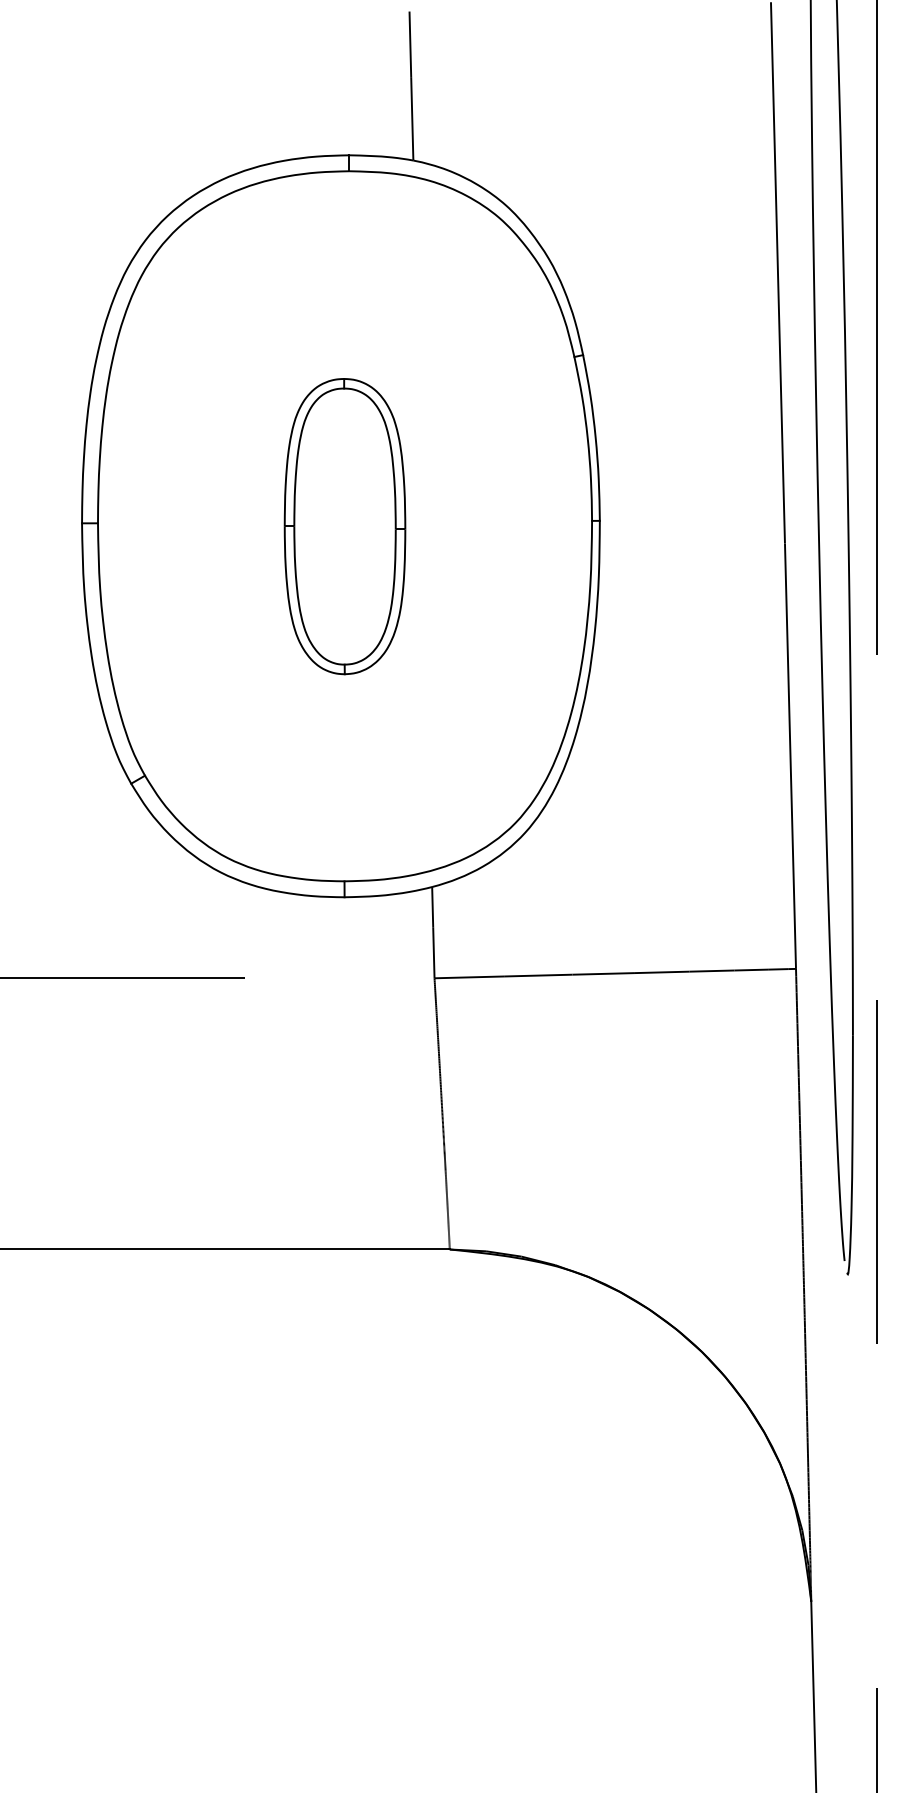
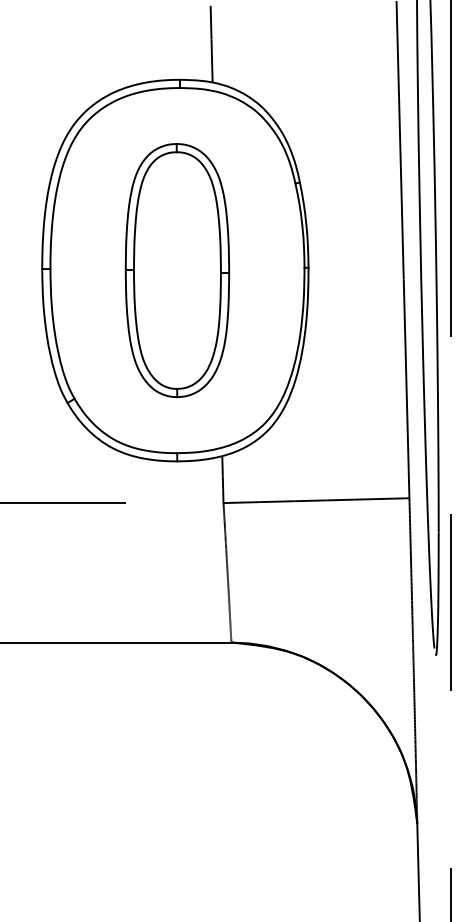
part: (345, 526) -> (177, 270), size x1.67

